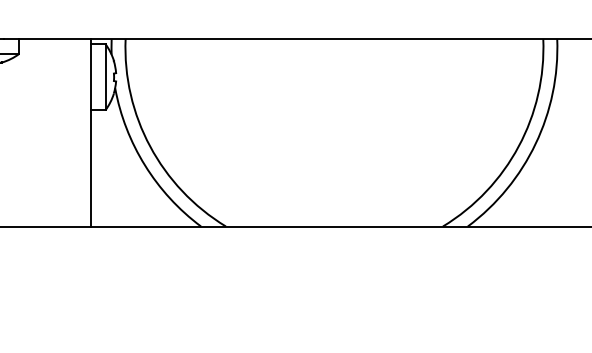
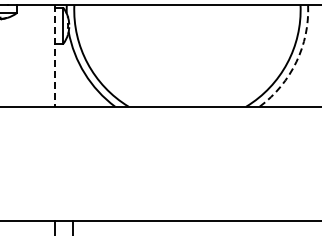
line: (90, 131) -> (55, 55), solid -> dashed
arc: (535, 143) -> (296, 61), solid -> dashed

